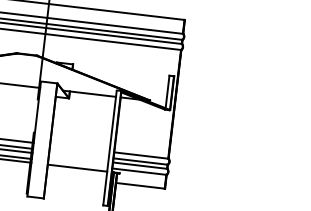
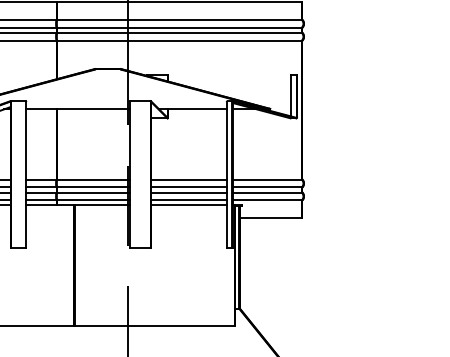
line: (79, 148) -> (188, 179), added
line: (78, 154) -> (188, 187), added
line: (78, 158) -> (188, 192), added
line: (77, 164) -> (188, 200), added

